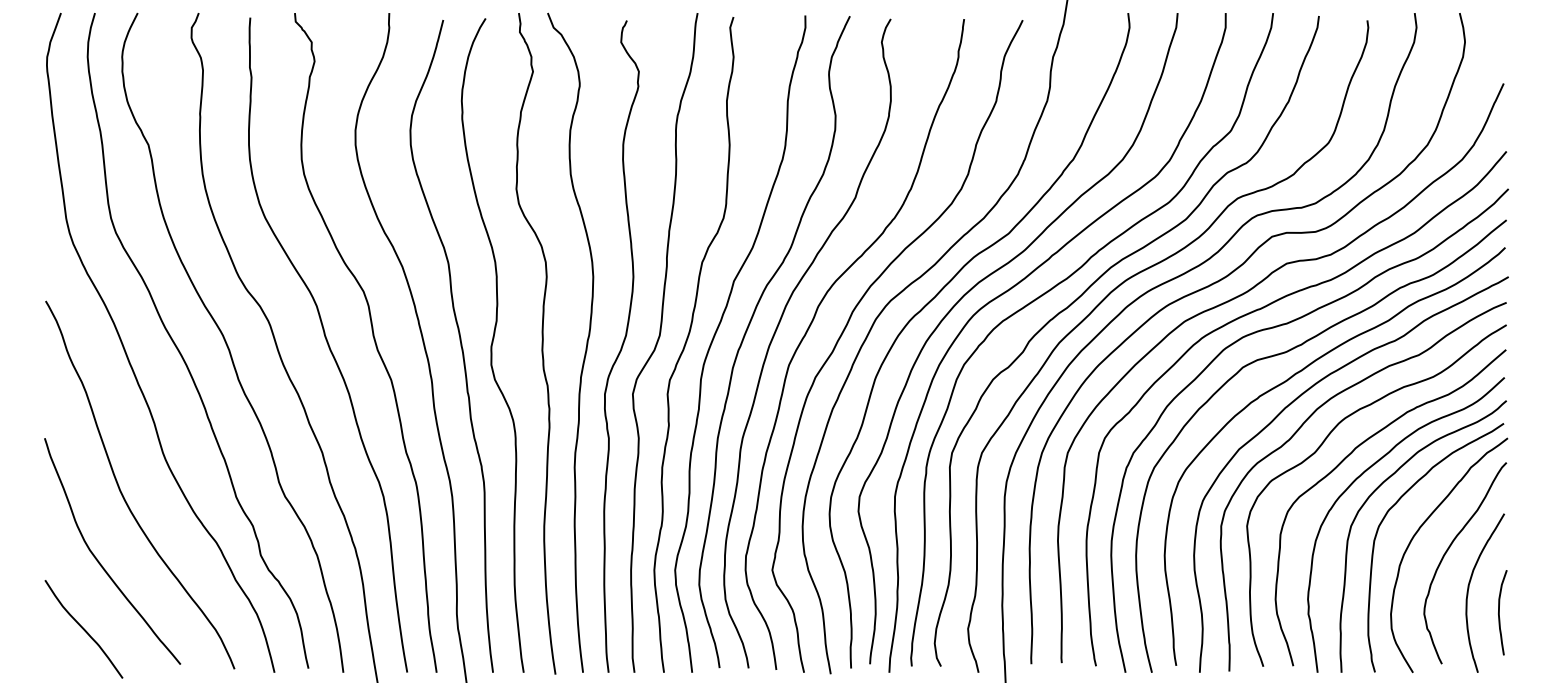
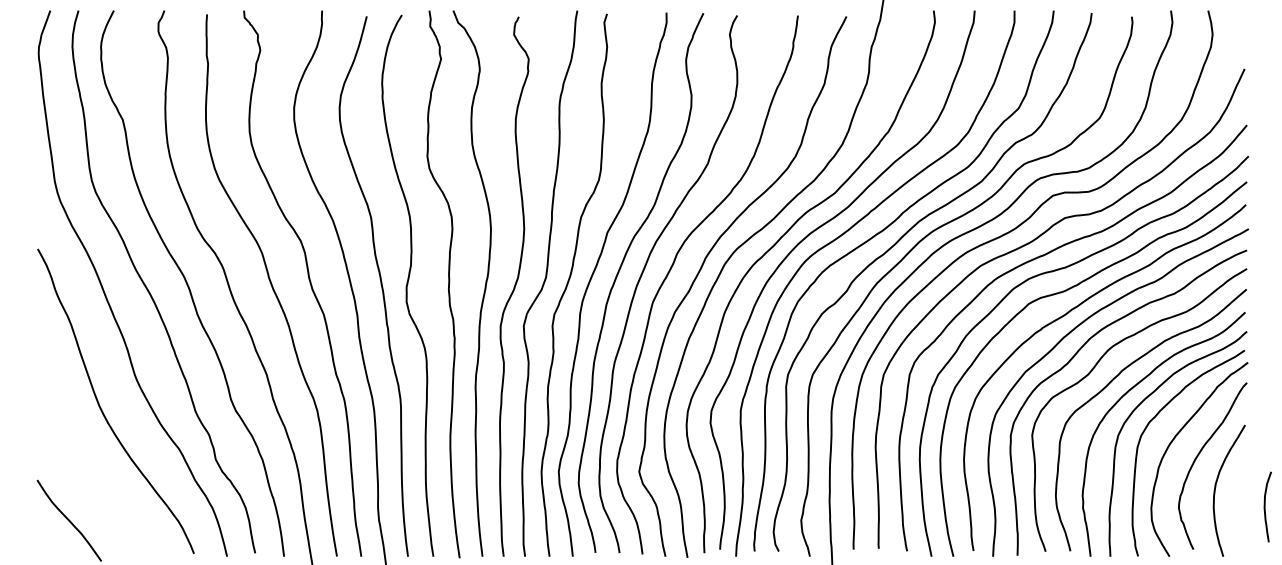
curve: (100, 562) -> (83, 465), removed
curve: (1499, 612) -> (1265, 506), moved

